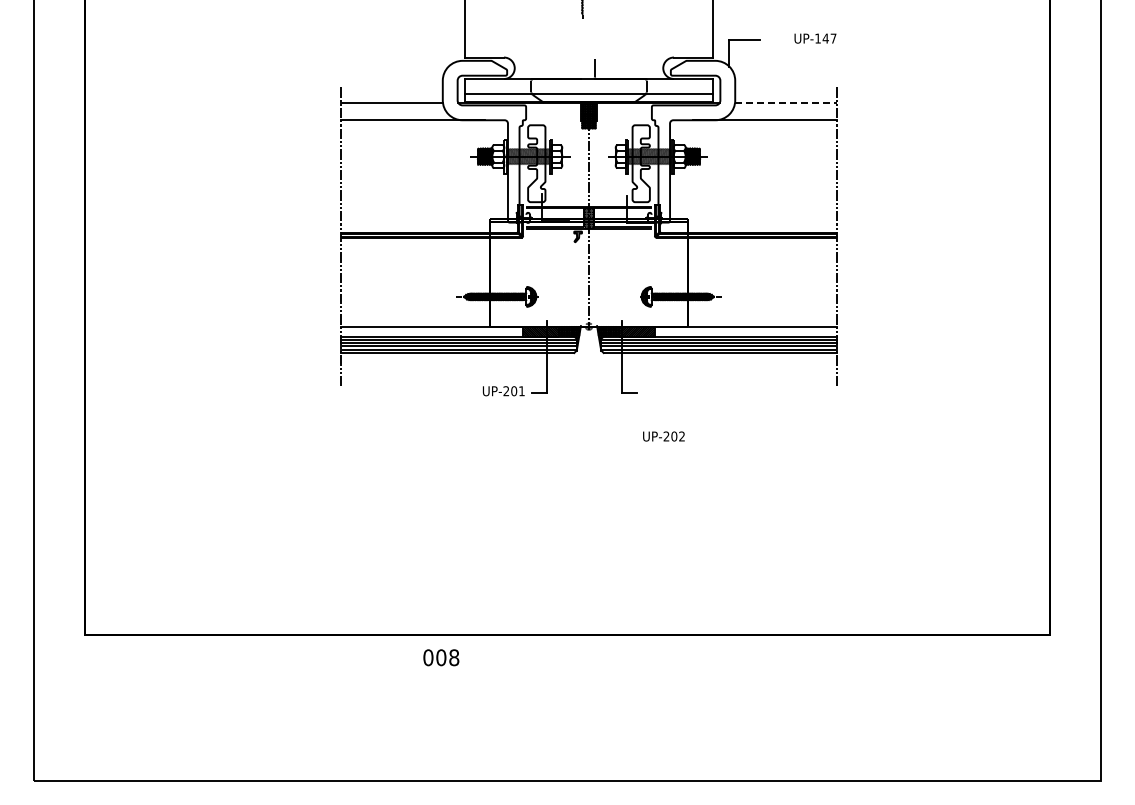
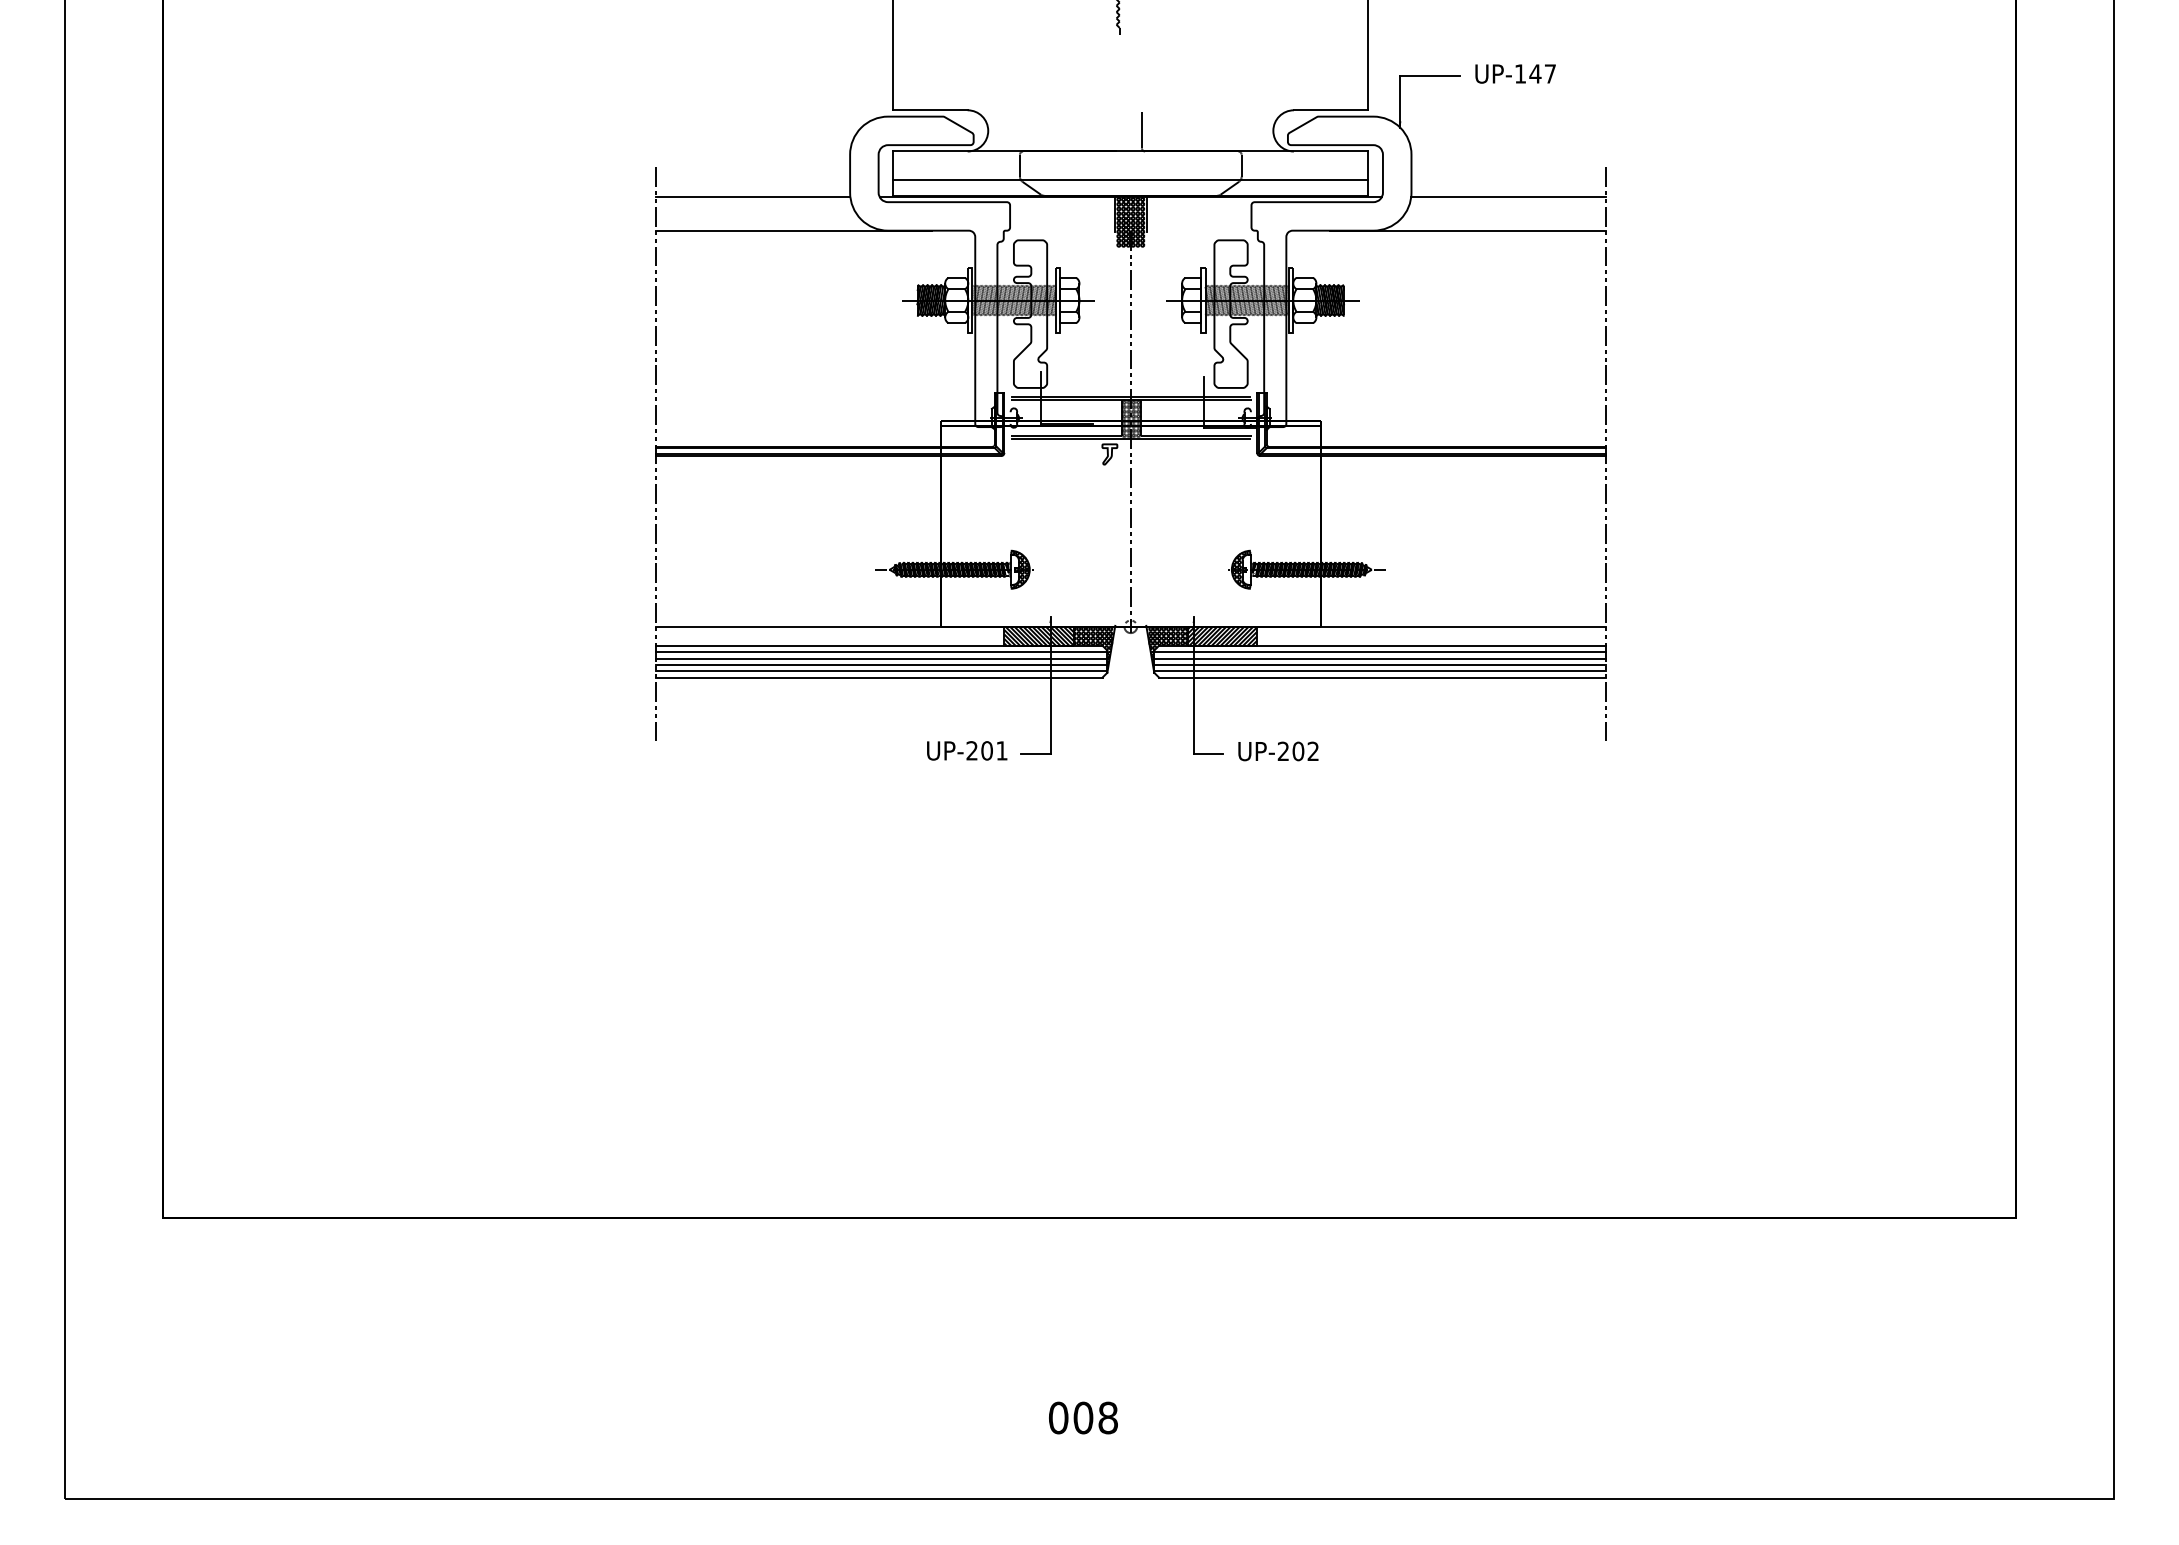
text: (815, 38) -> (1515, 73), moved
line: (785, 102) -> (1507, 196), dashed -> solid
text: (663, 436) -> (1277, 751), moved
text: (441, 657) -> (1083, 1417), moved

